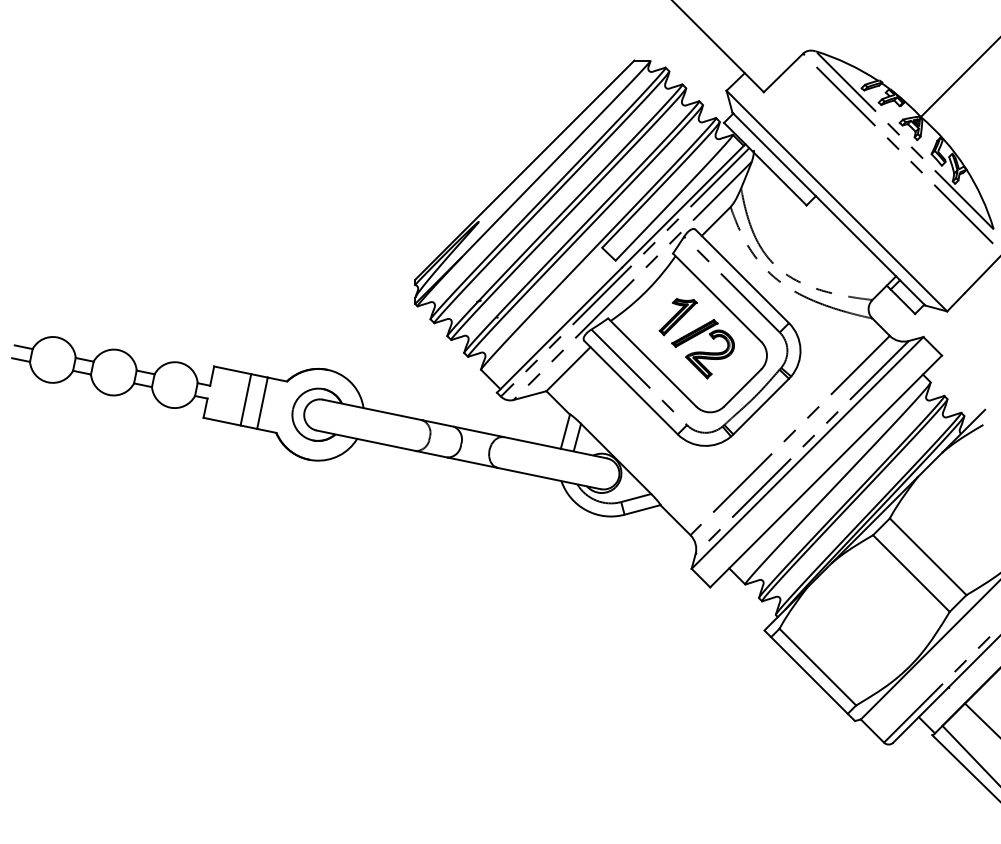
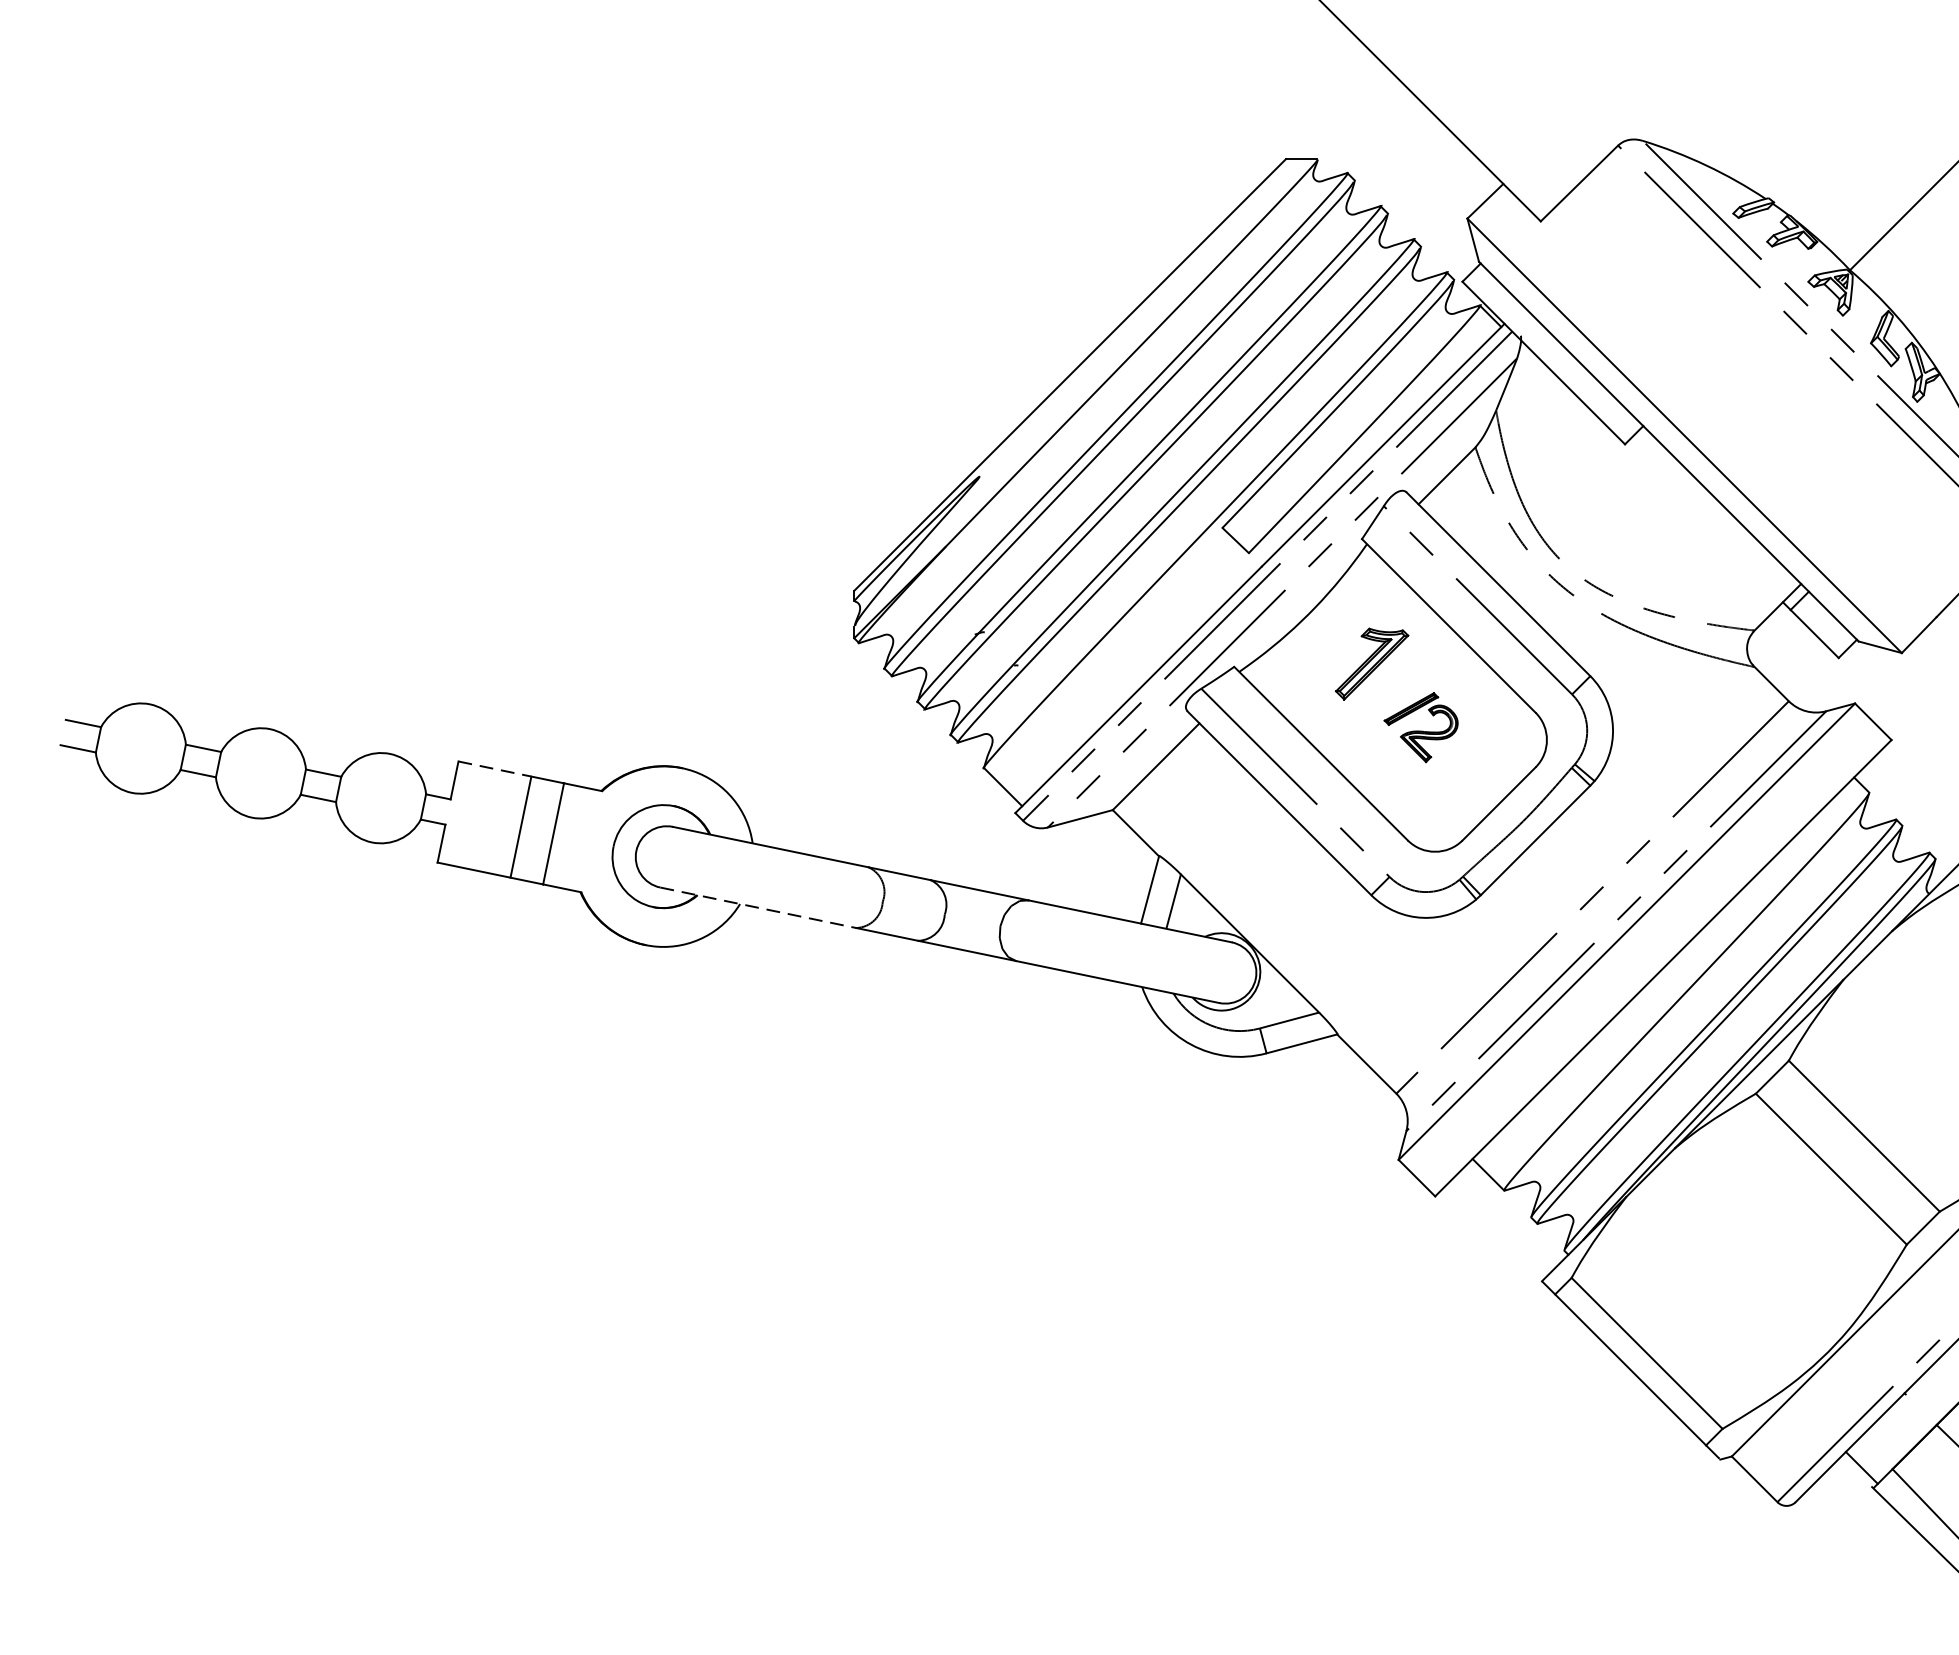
part: (702, 349) -> (1419, 728), size x0.6
line: (232, 370) -> (494, 769), solid -> dashed
line: (366, 440) -> (758, 907), solid -> dashed

